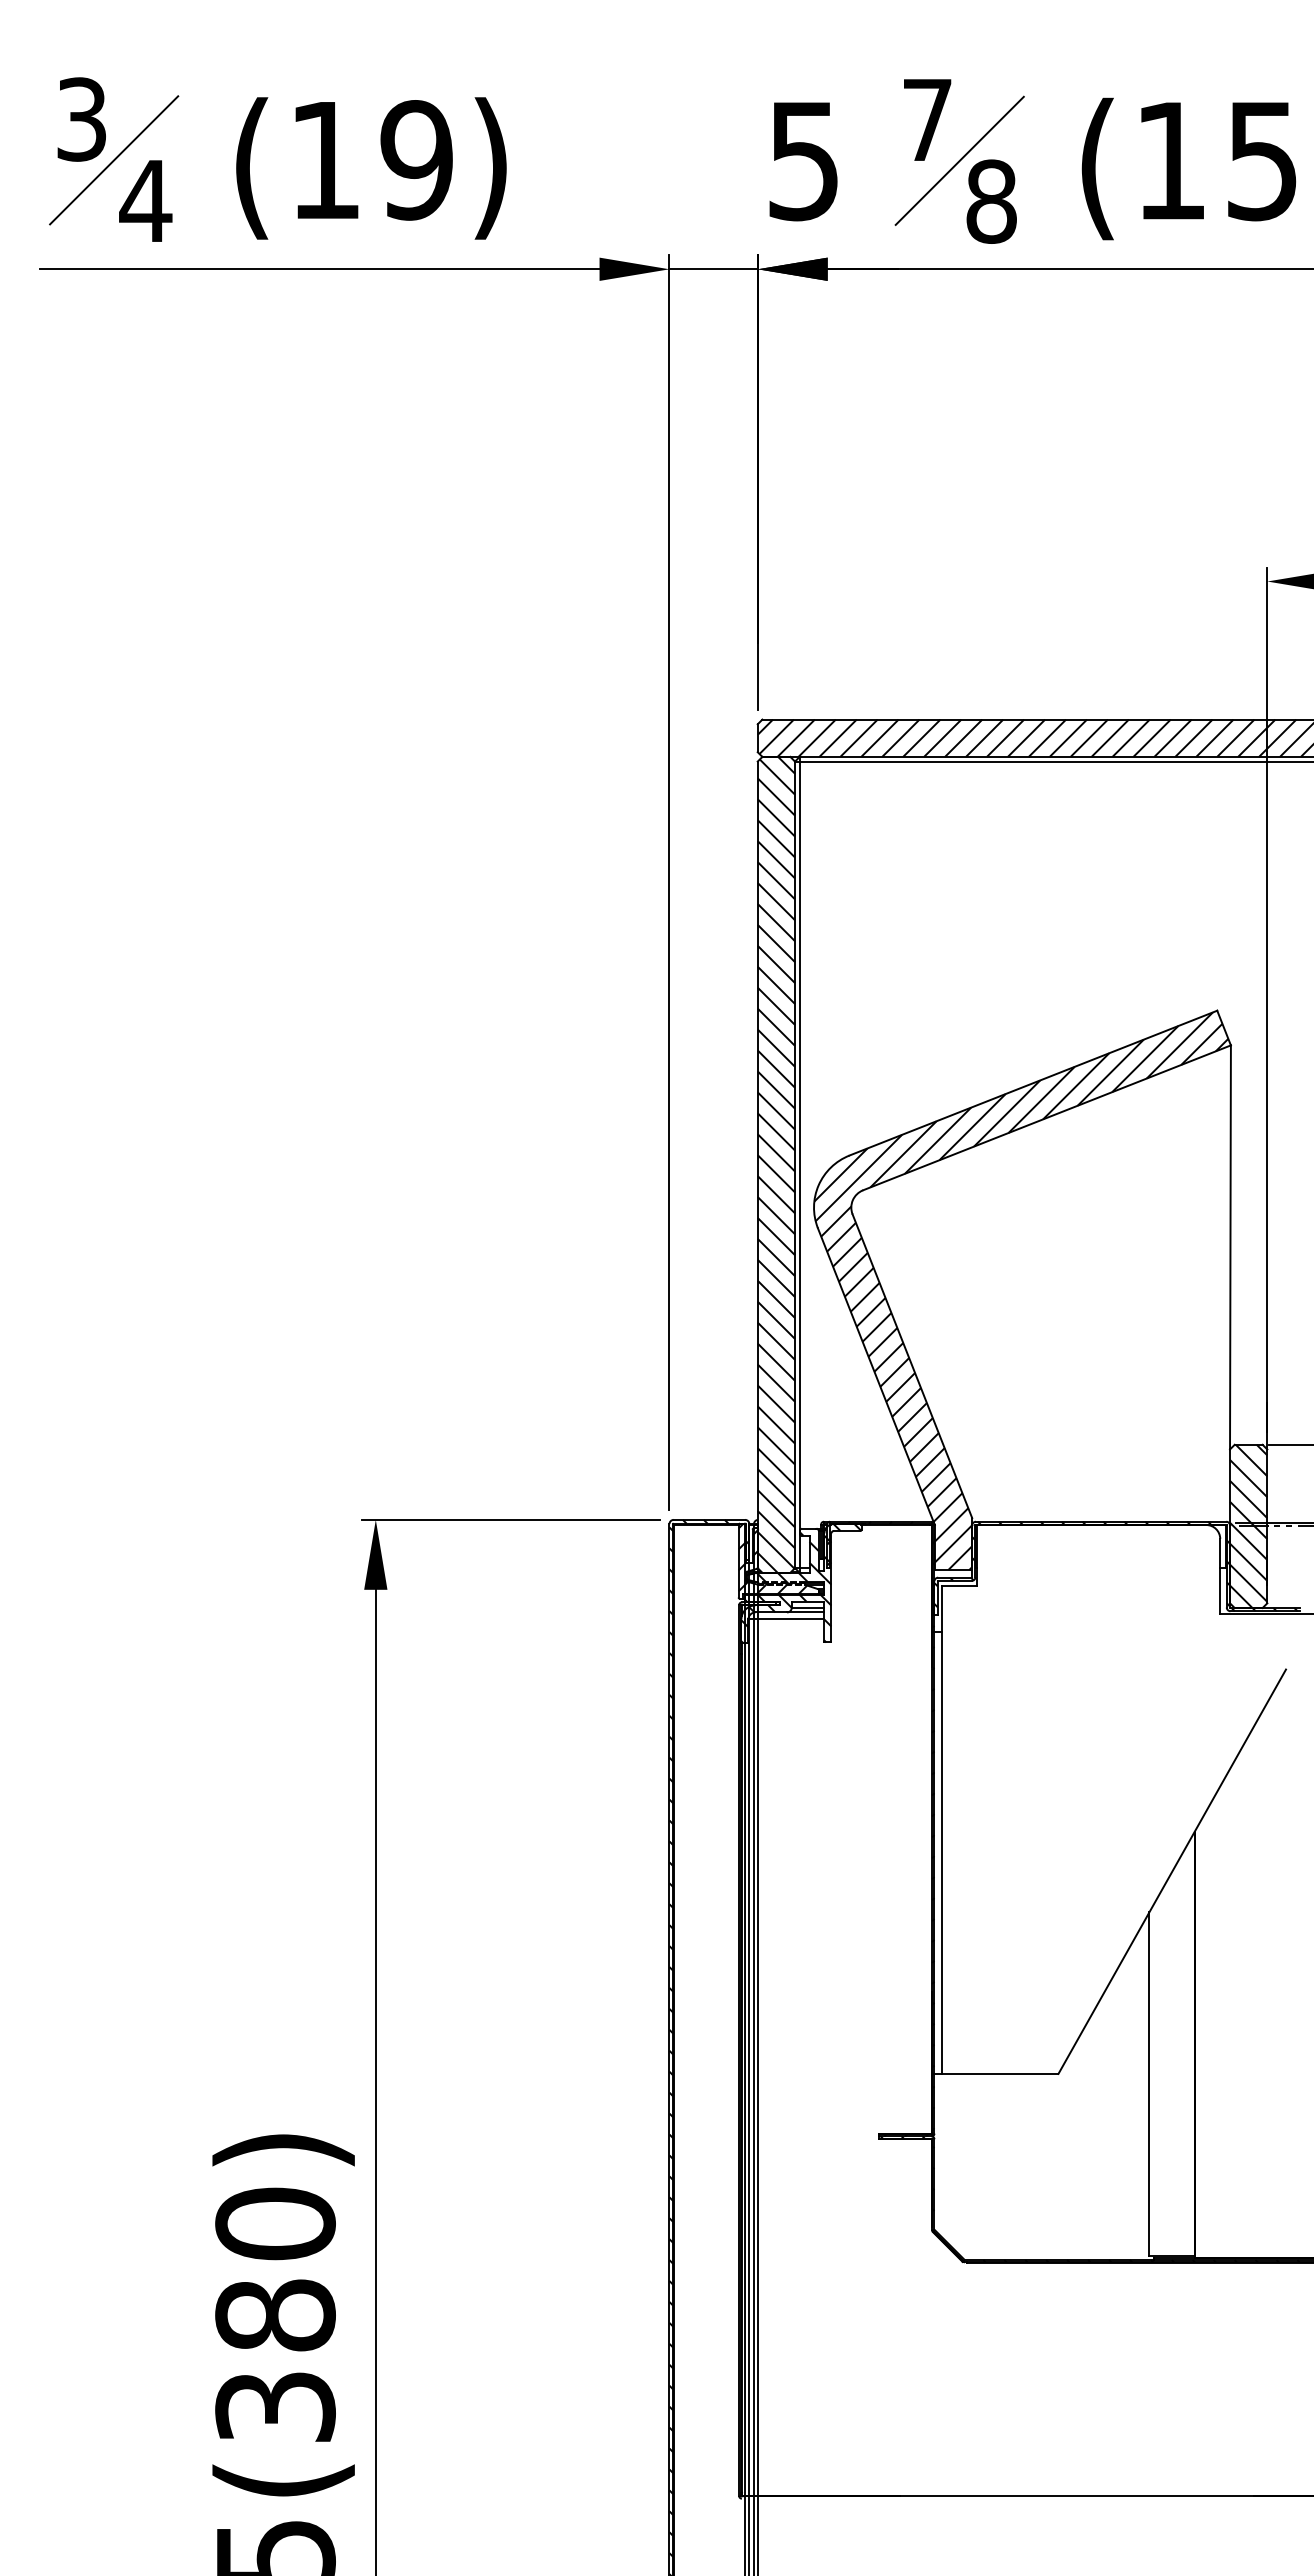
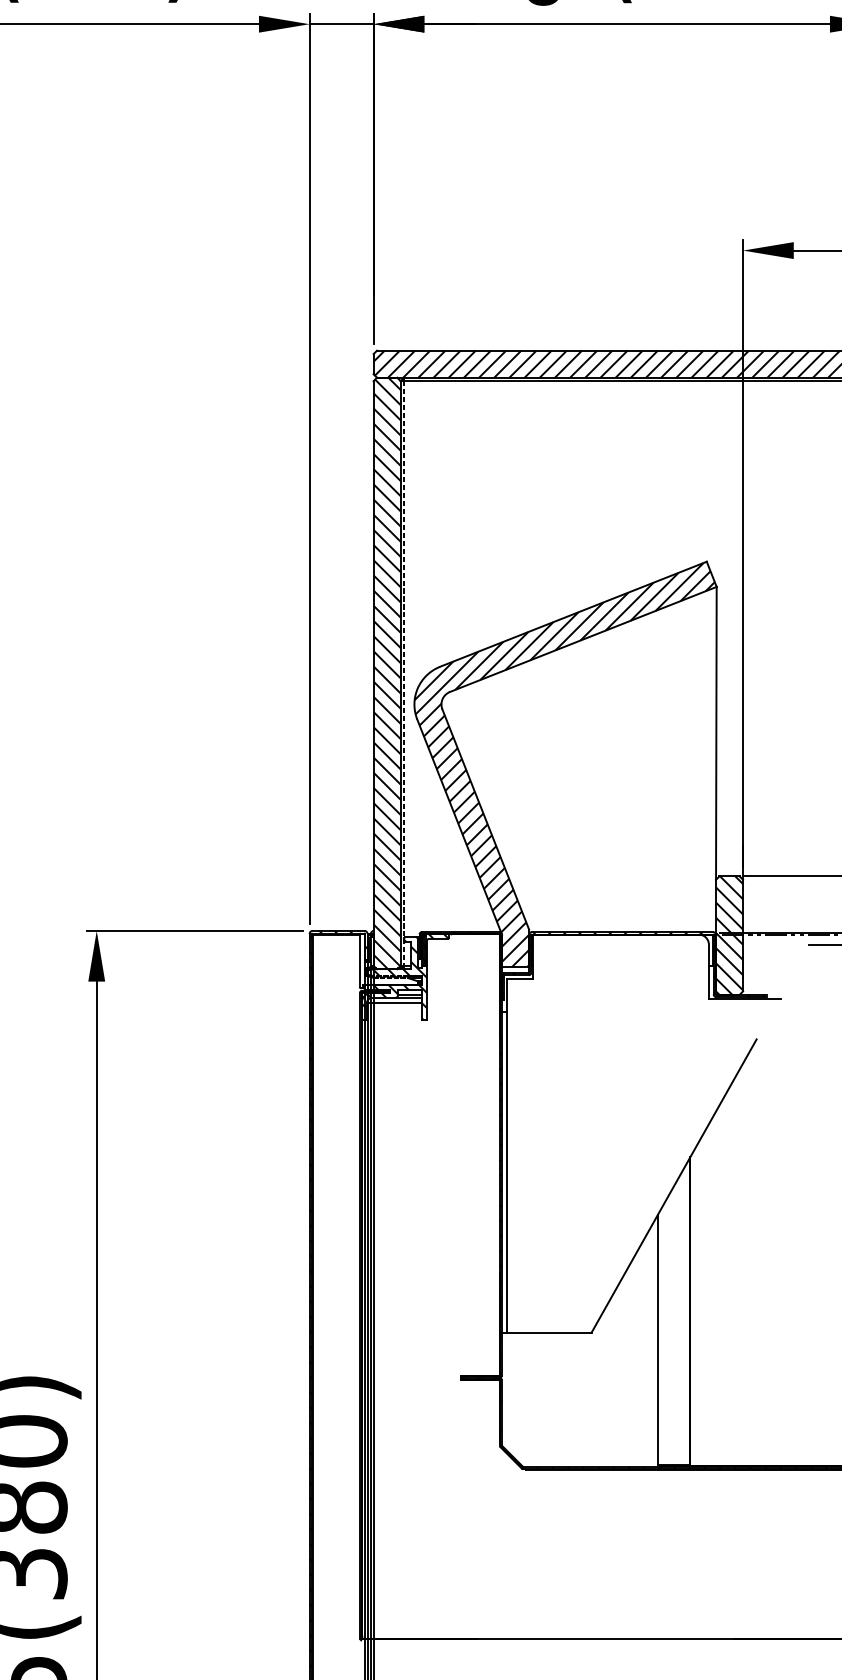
line: (799, 1165) -> (403, 673), solid -> dashed
hatch: (772, 1558) -> (384, 958), removed

